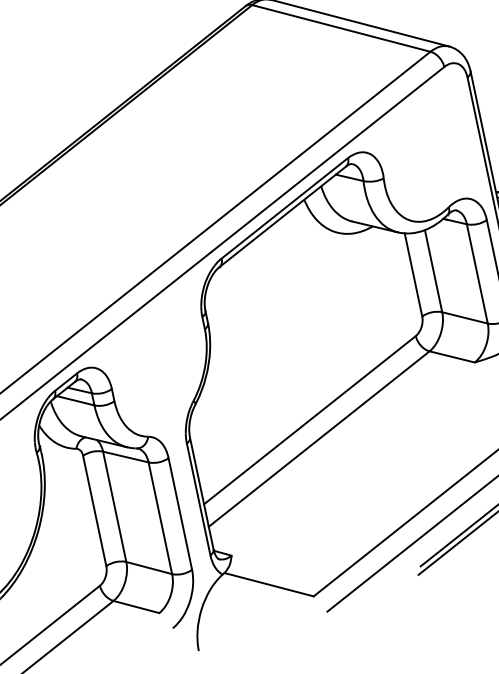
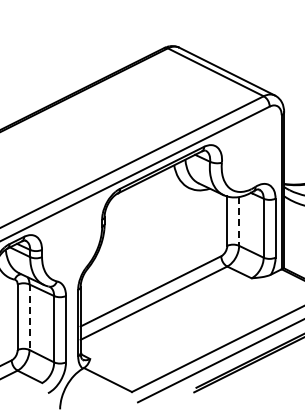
line: (434, 271) -> (239, 221), solid -> dashed
line: (114, 507) -> (29, 317), solid -> dashed

